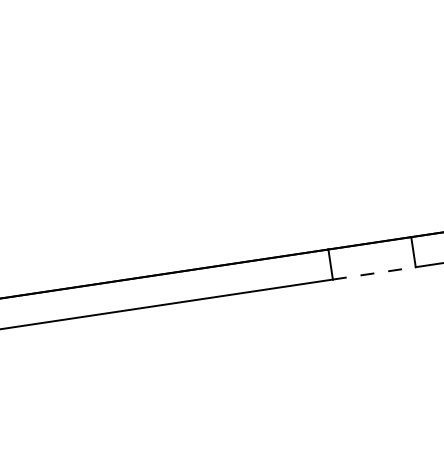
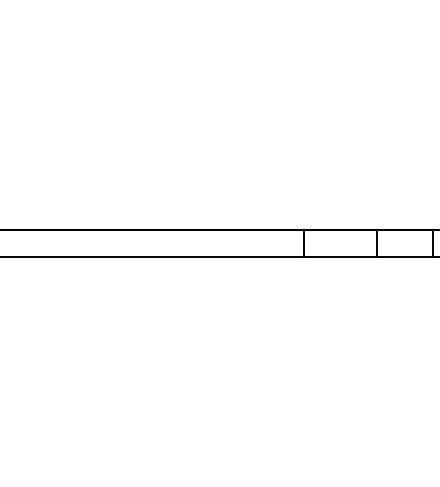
line: (374, 273) -> (340, 256), dashed -> solid

